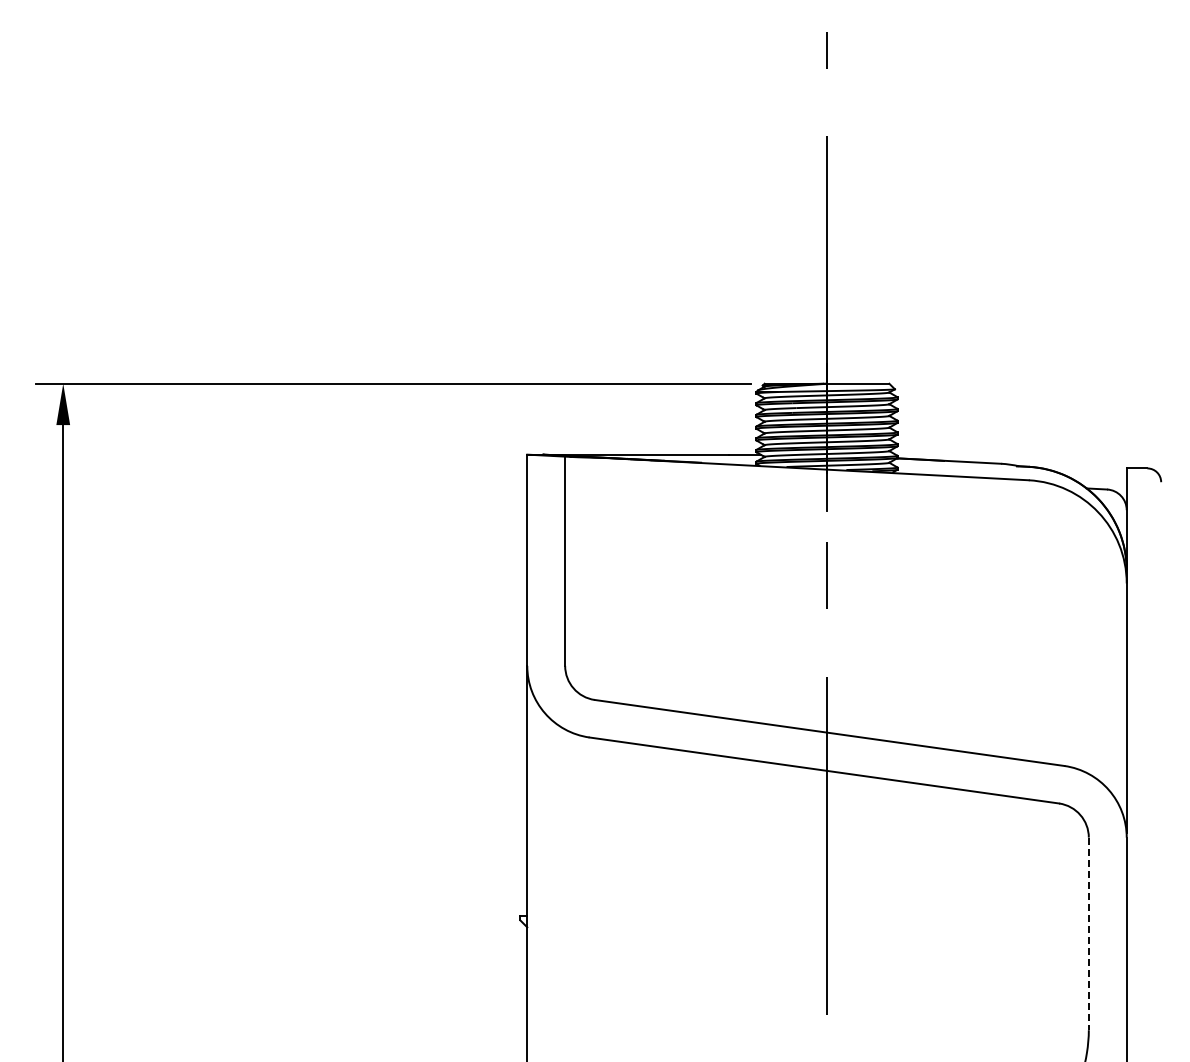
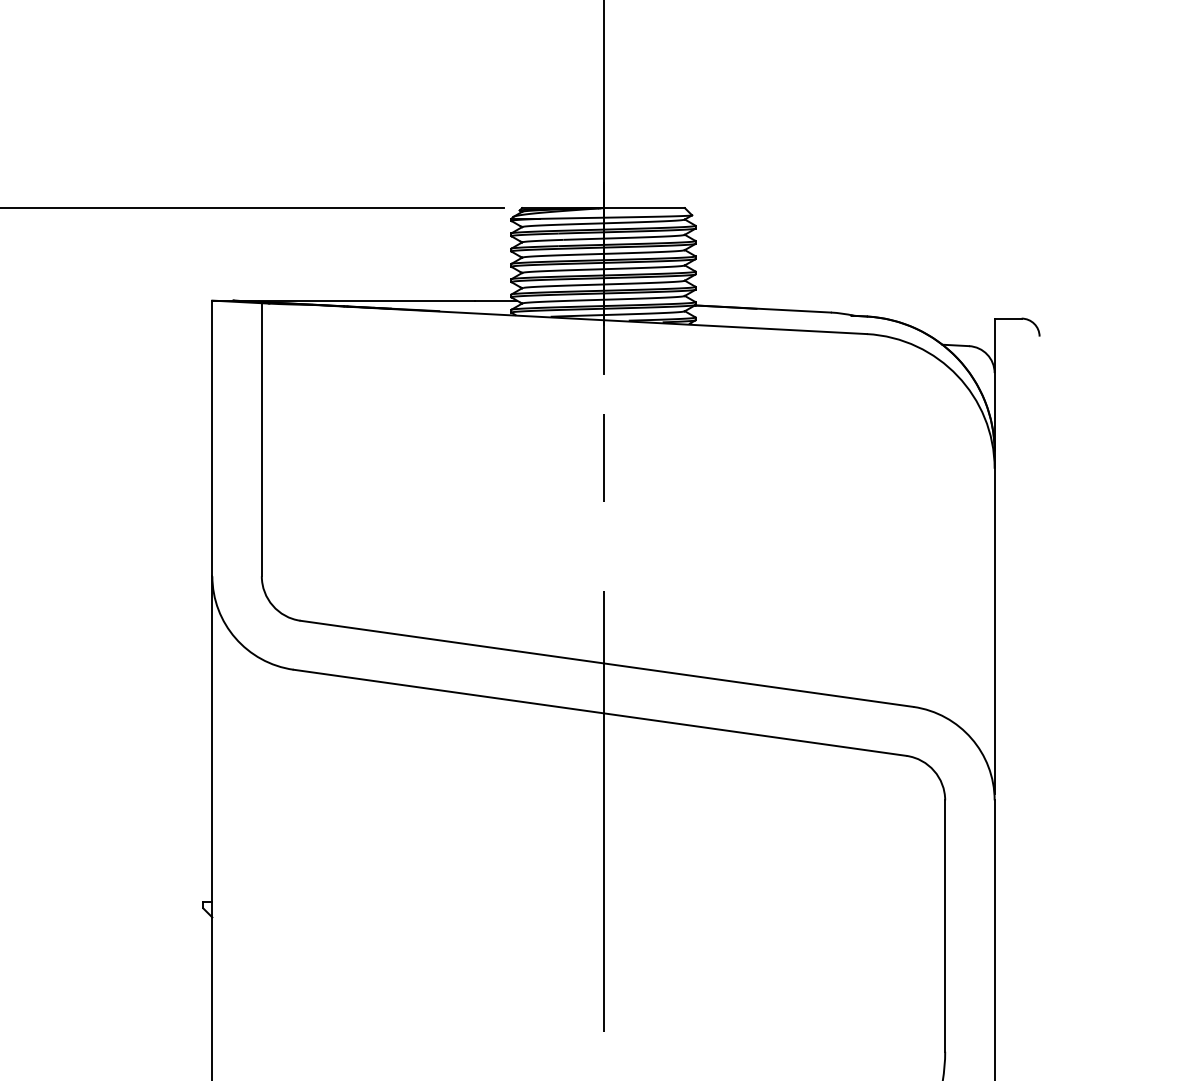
line: (1088, 934) -> (944, 926), dashed -> solid

